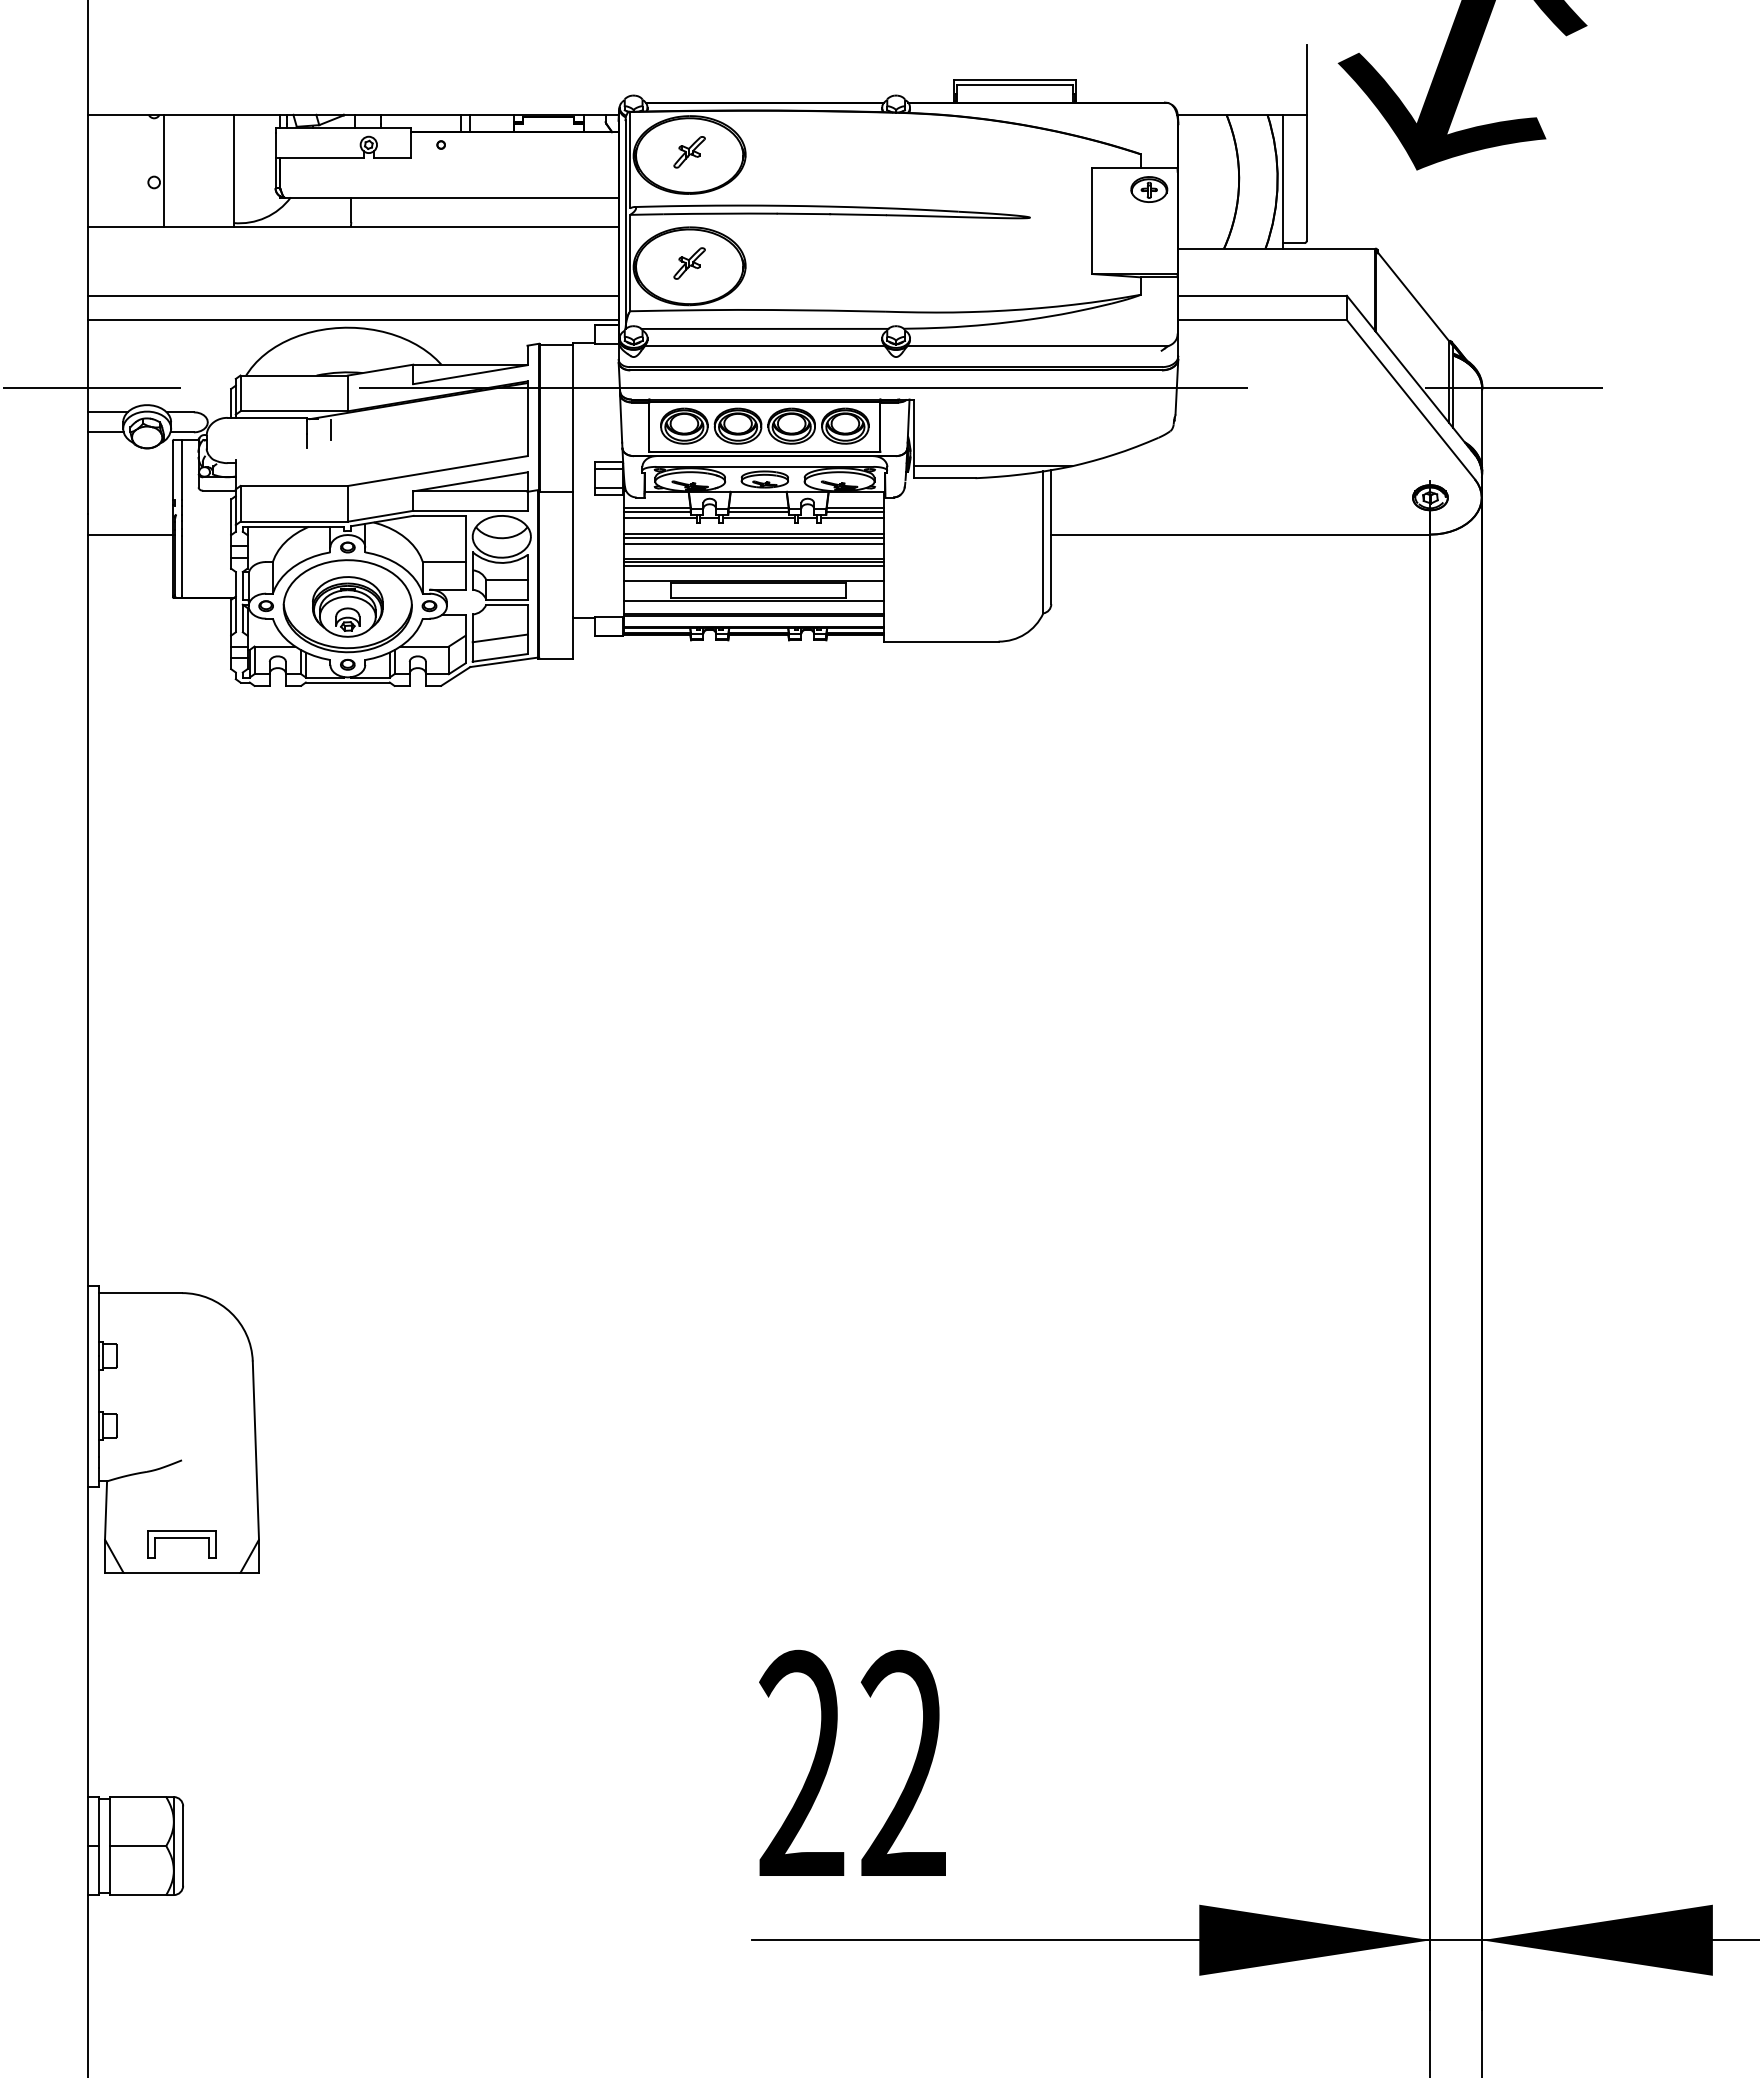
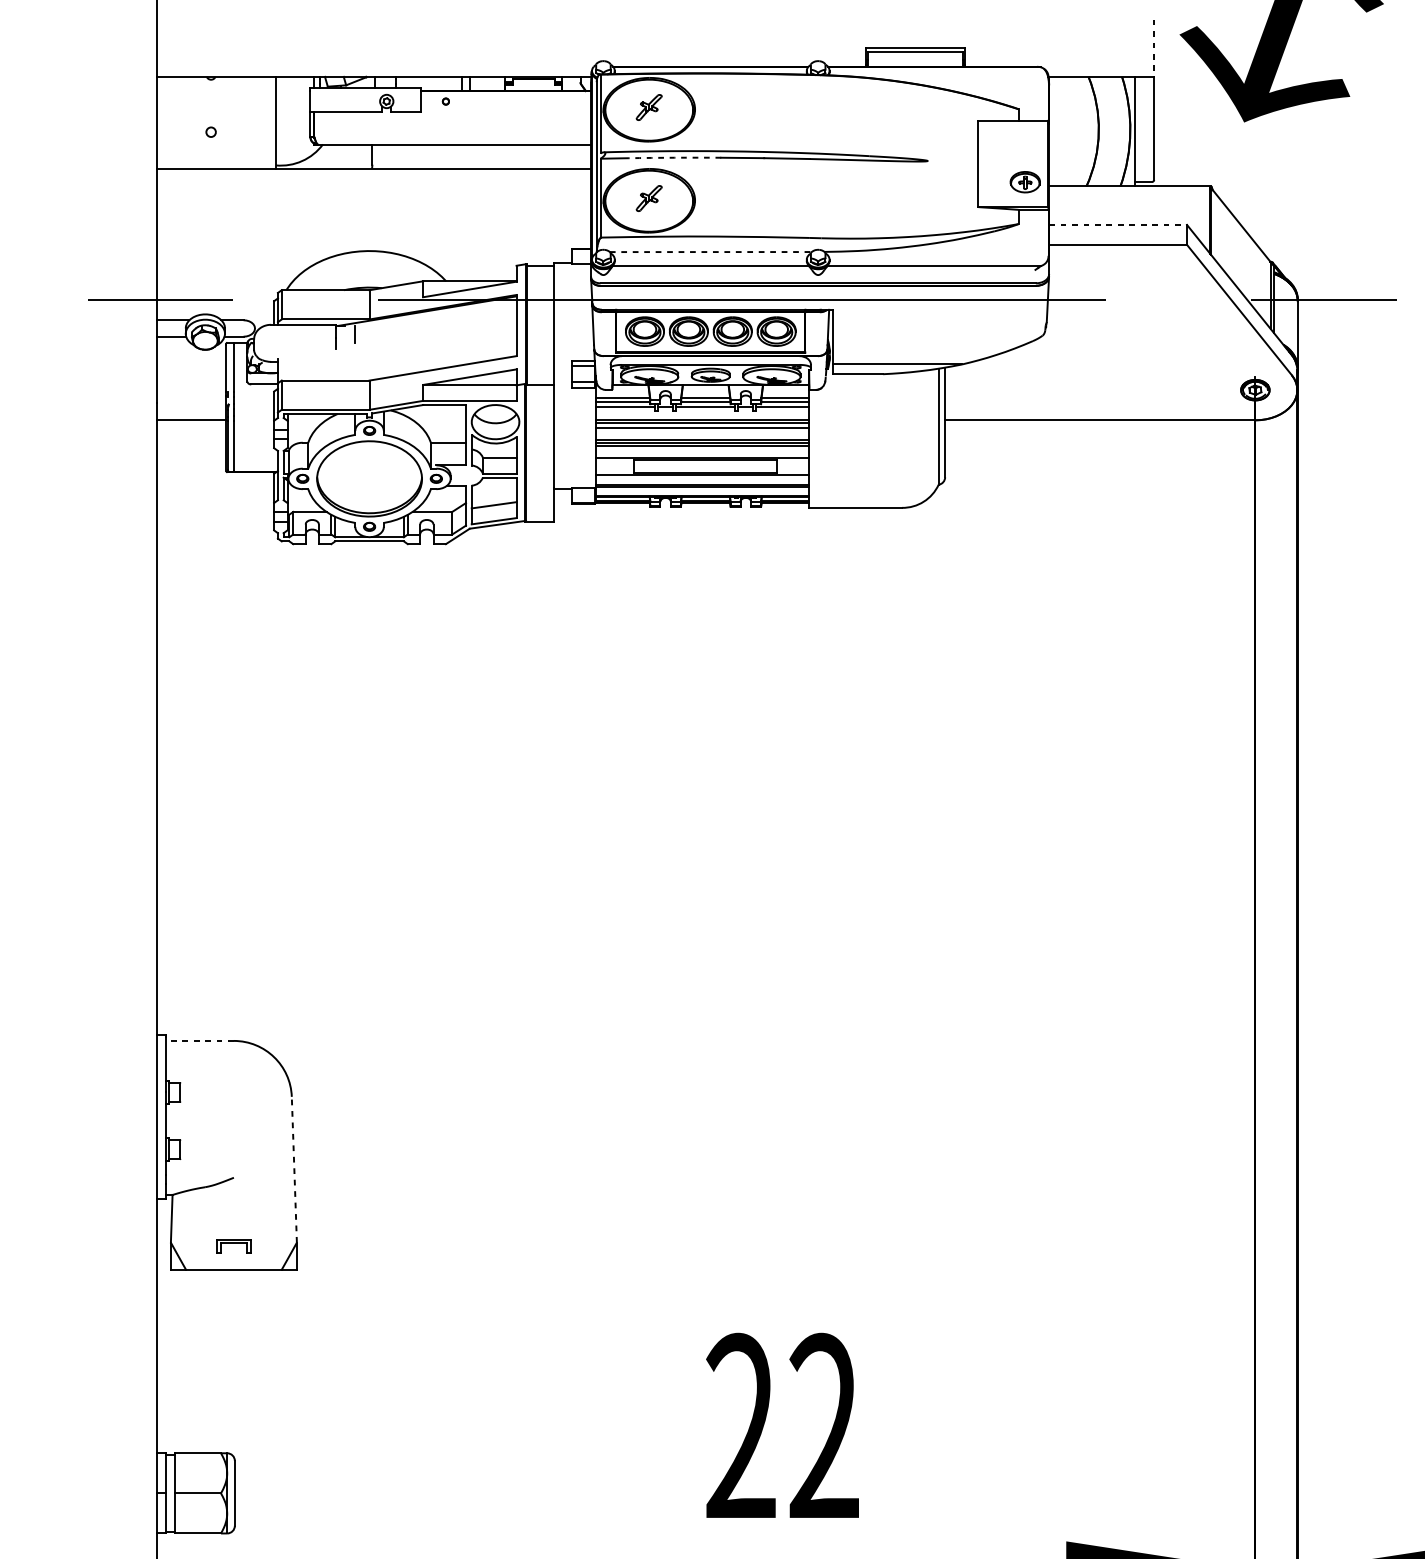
line: (1306, 79) -> (1153, 47), solid -> dashed
line: (163, 170) -> (218, 122), removed
part: (1149, 189) -> (1025, 182), moved
arc: (720, 213) -> (674, 157), solid -> dashed
line: (352, 295) -> (373, 224), removed
line: (1263, 295) -> (1118, 224), solid -> dashed
line: (352, 320) -> (373, 245), removed
line: (765, 328) -> (711, 251), solid -> dashed
part: (347, 606) -> (369, 479), removed
line: (140, 1293) -> (199, 1041), solid -> dashed
line: (255, 1450) -> (294, 1169), solid -> dashed
part: (181, 1544) -> (233, 1246), size x0.6

